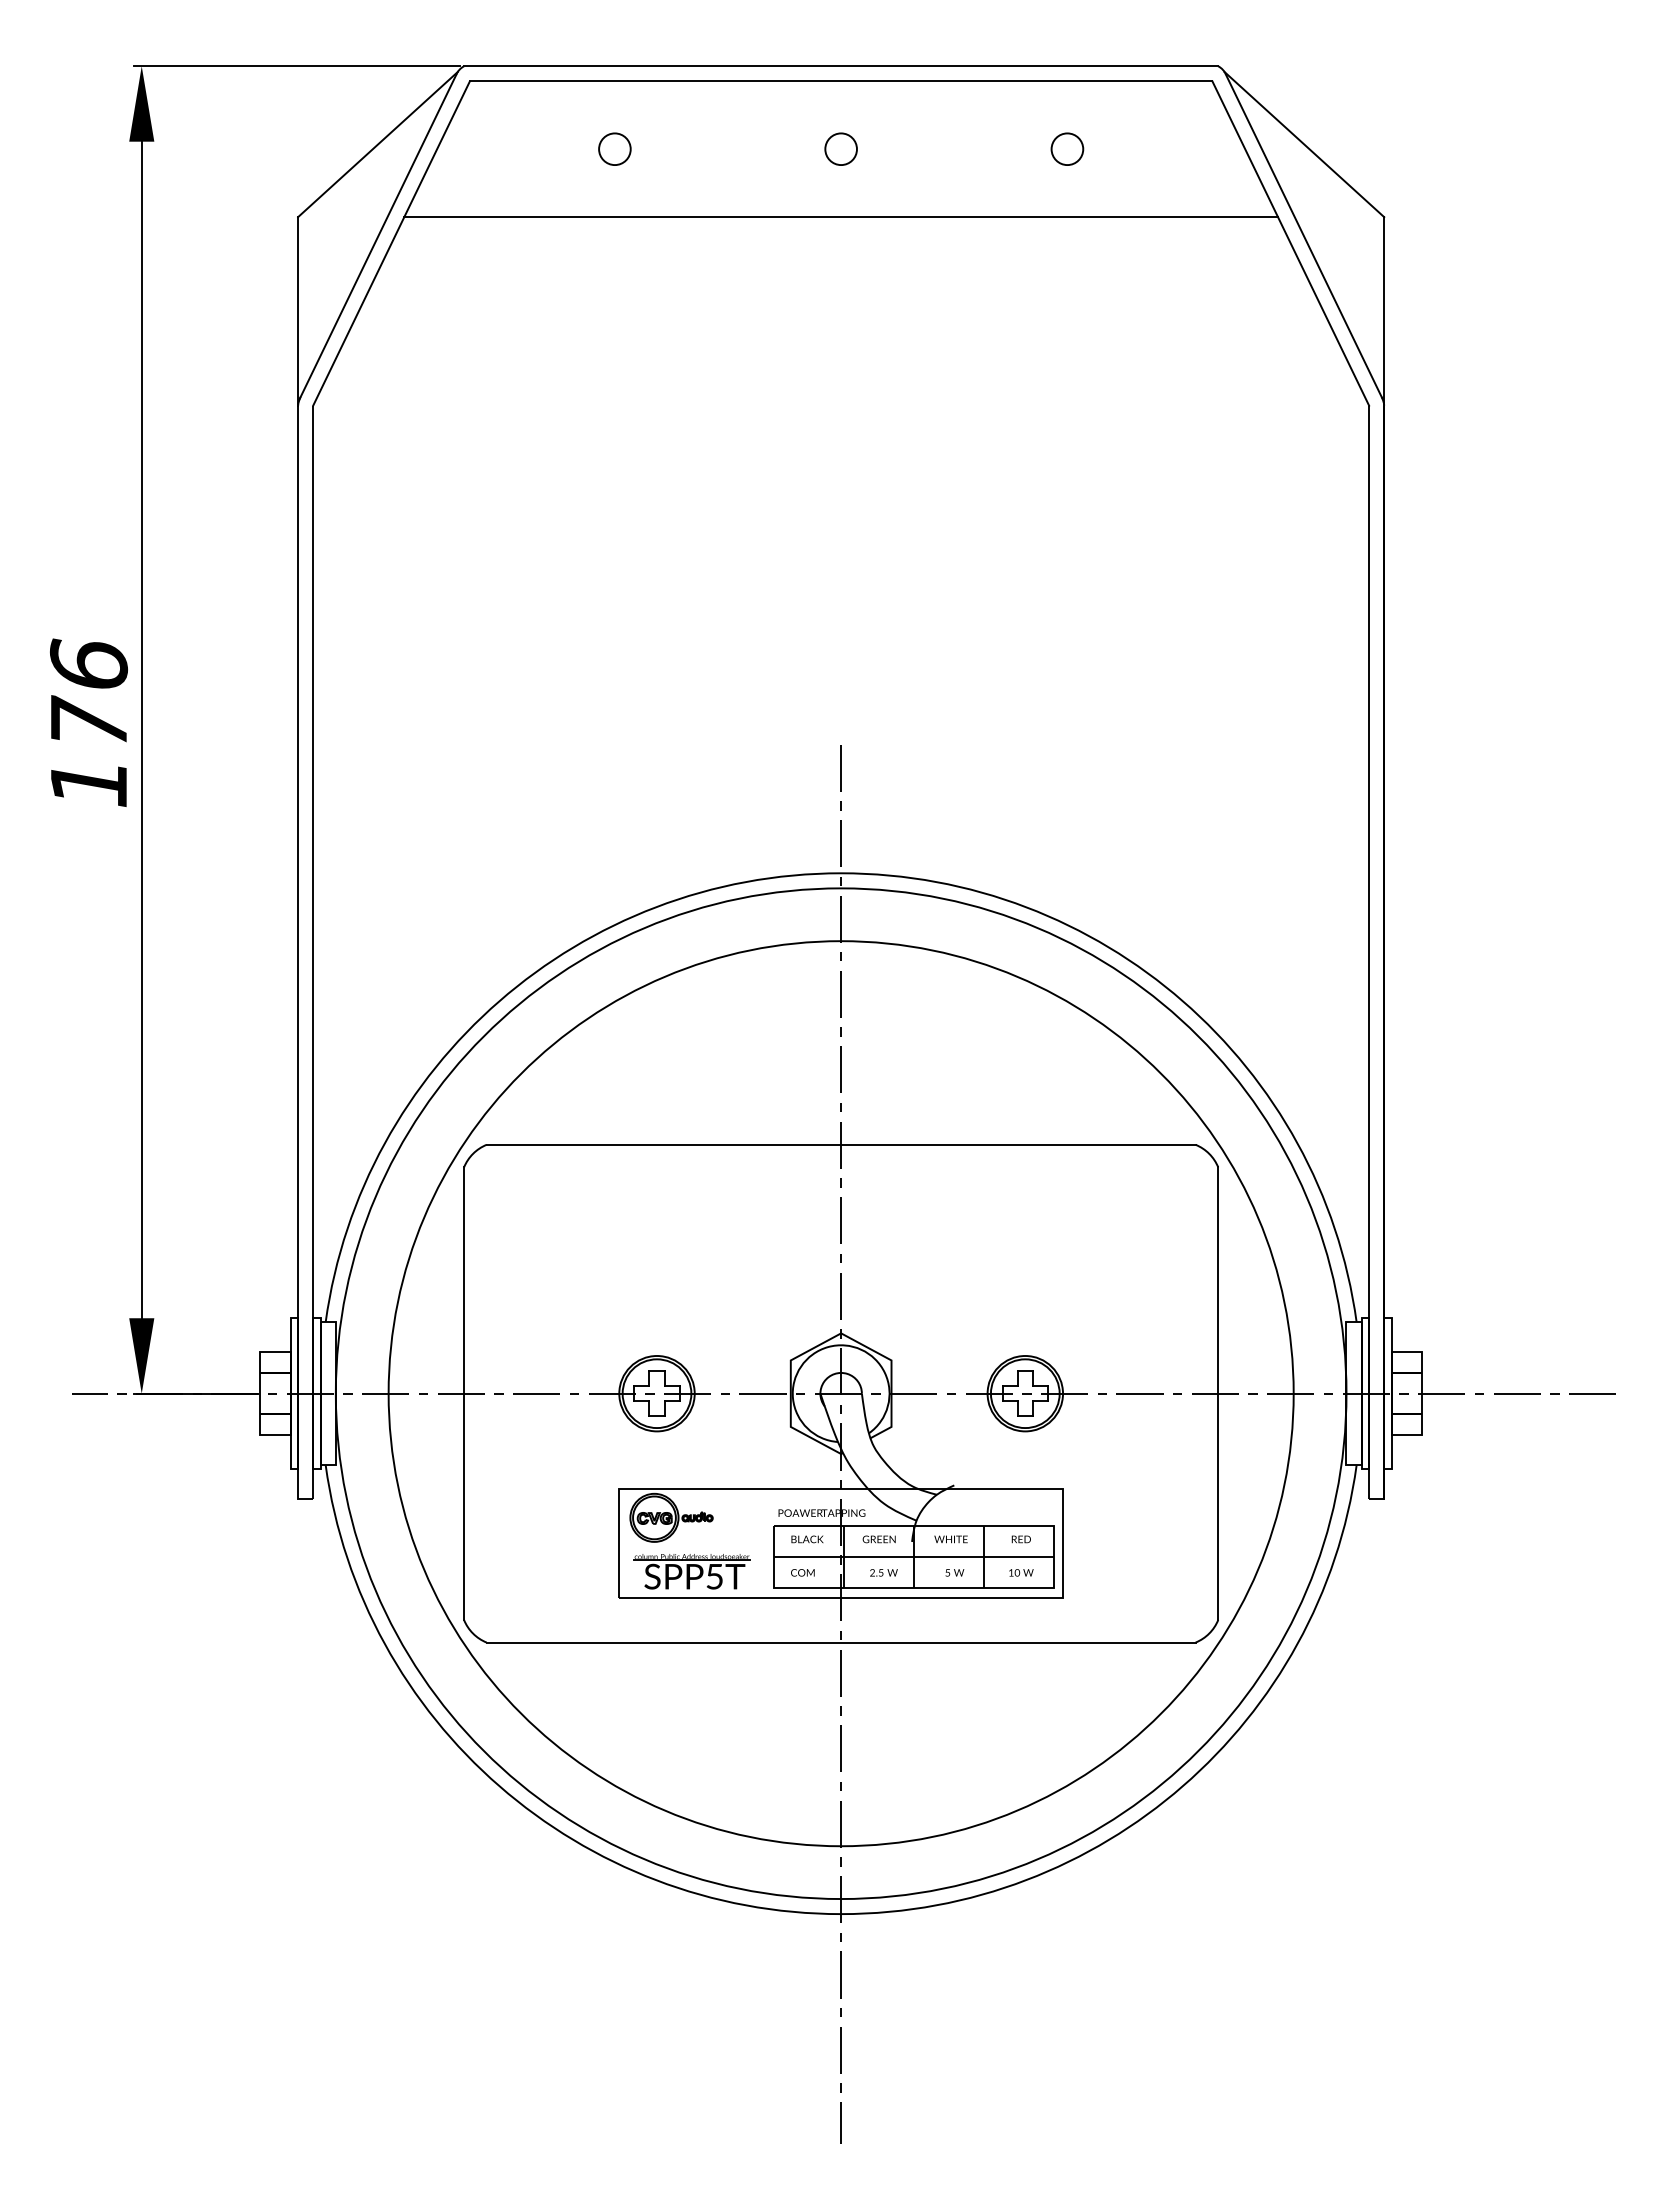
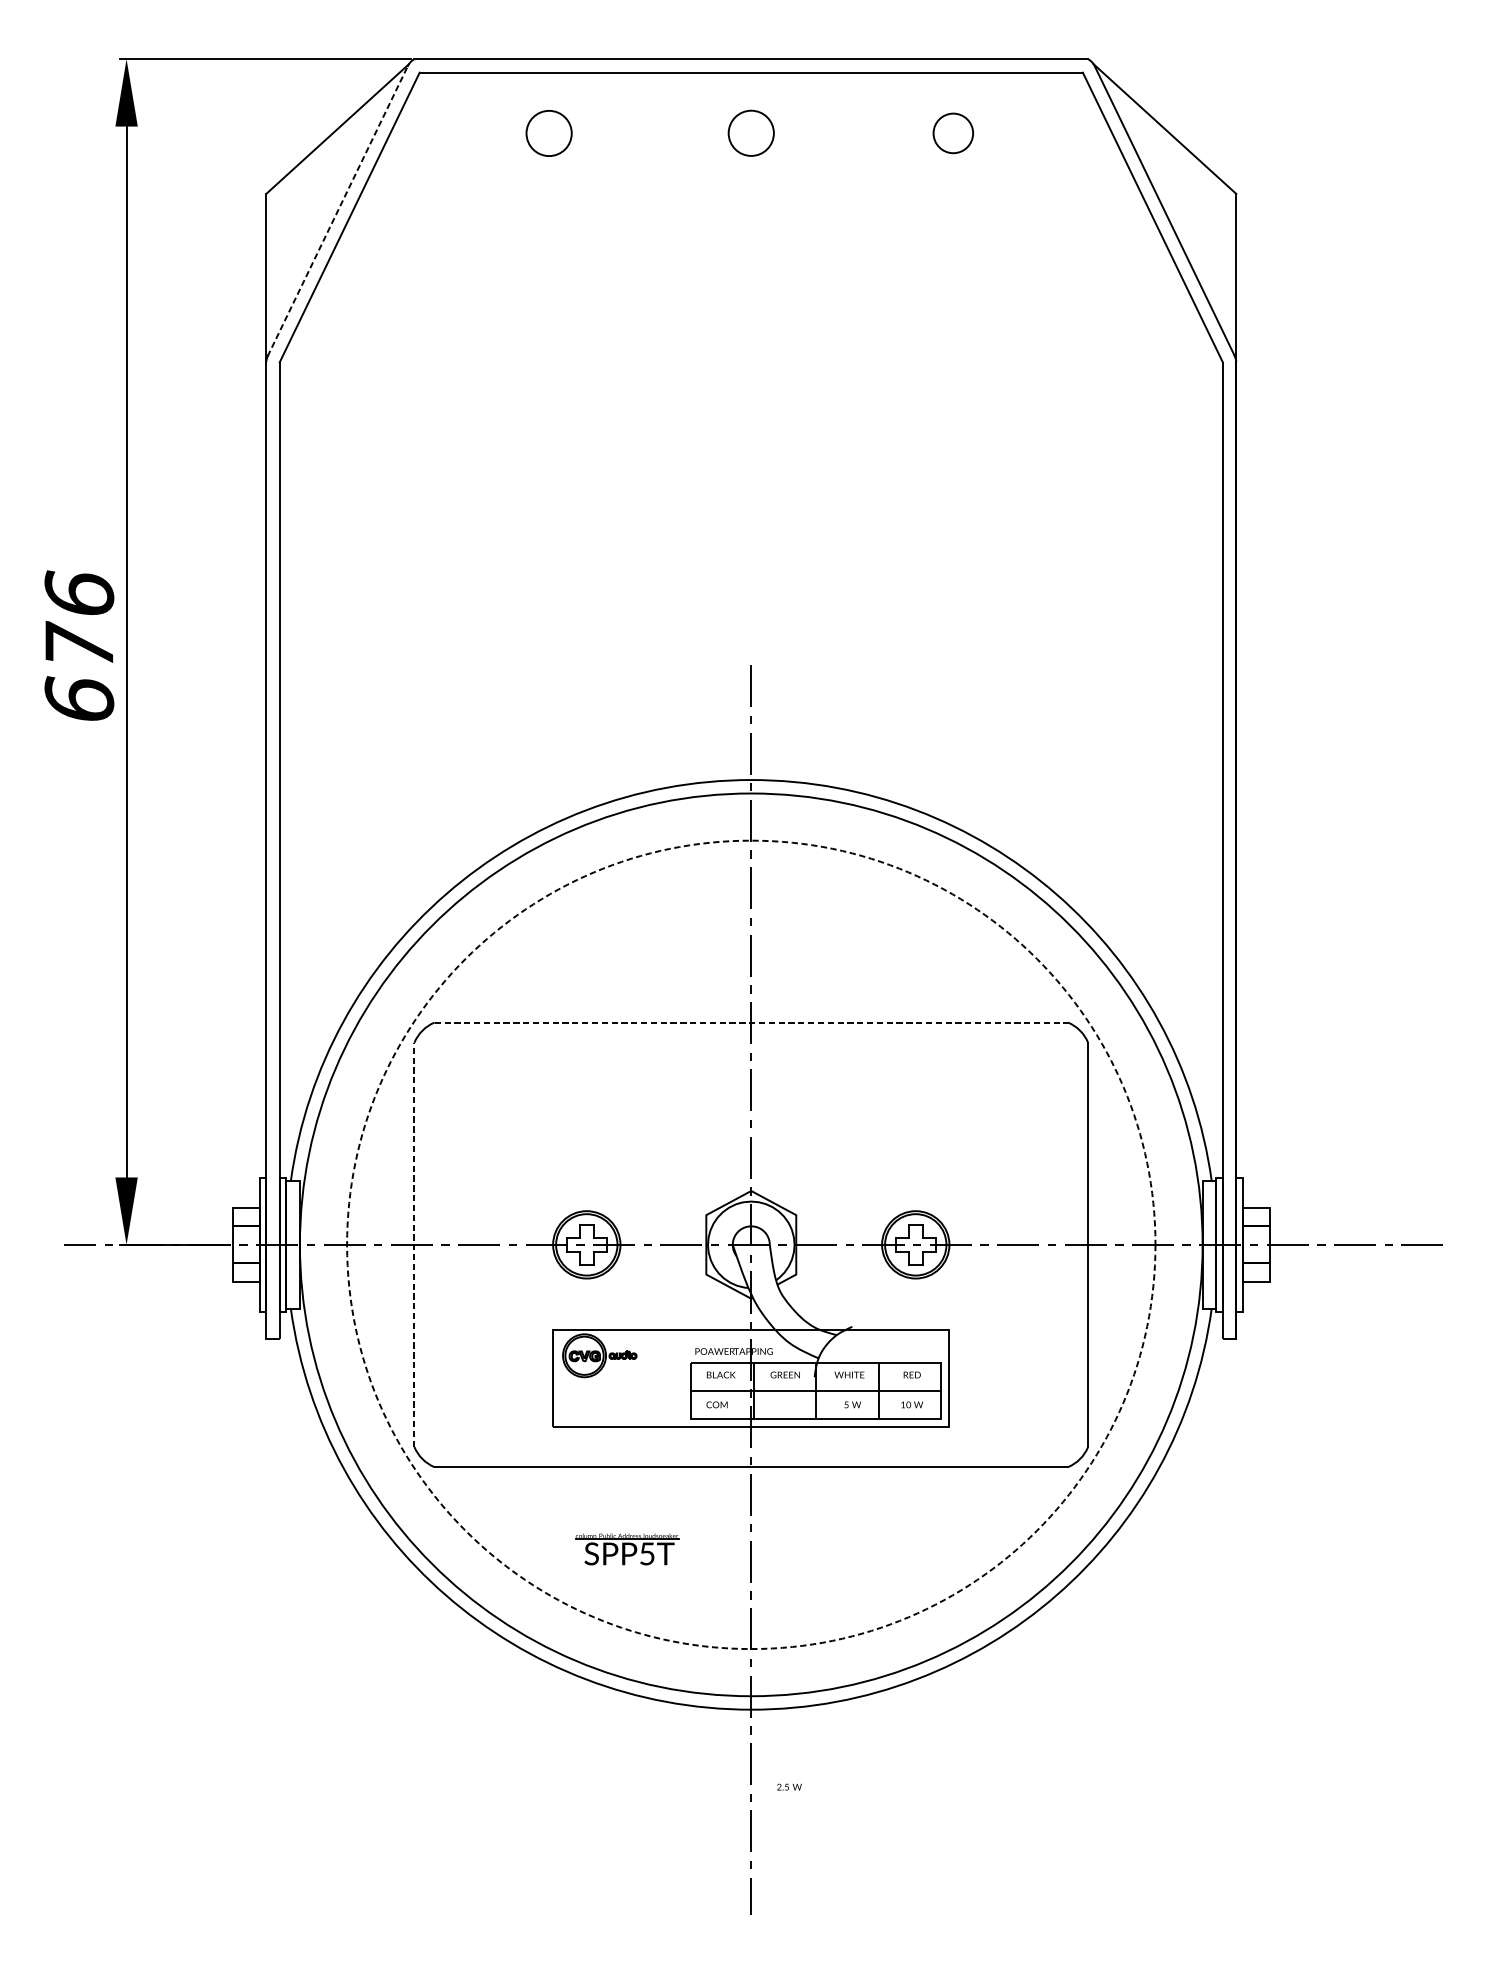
circle: (614, 148) -> (548, 132), size x1.6
circle: (1067, 148) -> (953, 132), size x1.4
circle: (840, 149) -> (750, 133), size x1.6
line: (841, 217) -> (751, 194), removed
line: (378, 236) -> (338, 211), solid -> dashed
text: (88, 782) -> (79, 698), 176 -> 676
line: (841, 1144) -> (751, 1022), solid -> dashed
line: (464, 1393) -> (414, 1244), solid -> dashed
circle: (840, 1393) -> (750, 1244), solid -> dashed
part: (691, 1571) -> (626, 1549), moved
text: (883, 1572) -> (789, 1786), moved

